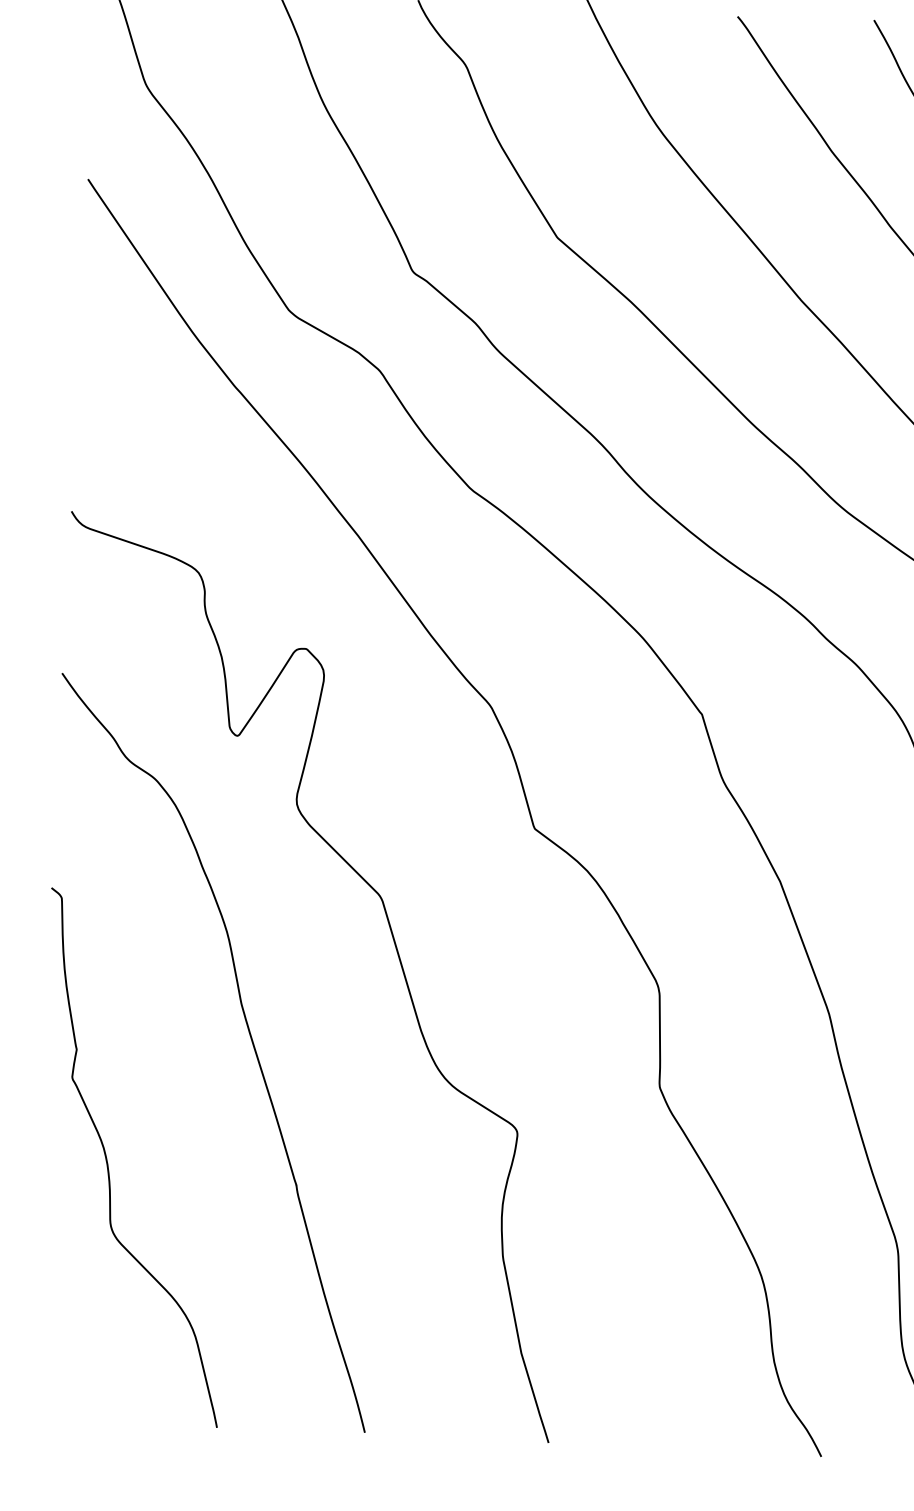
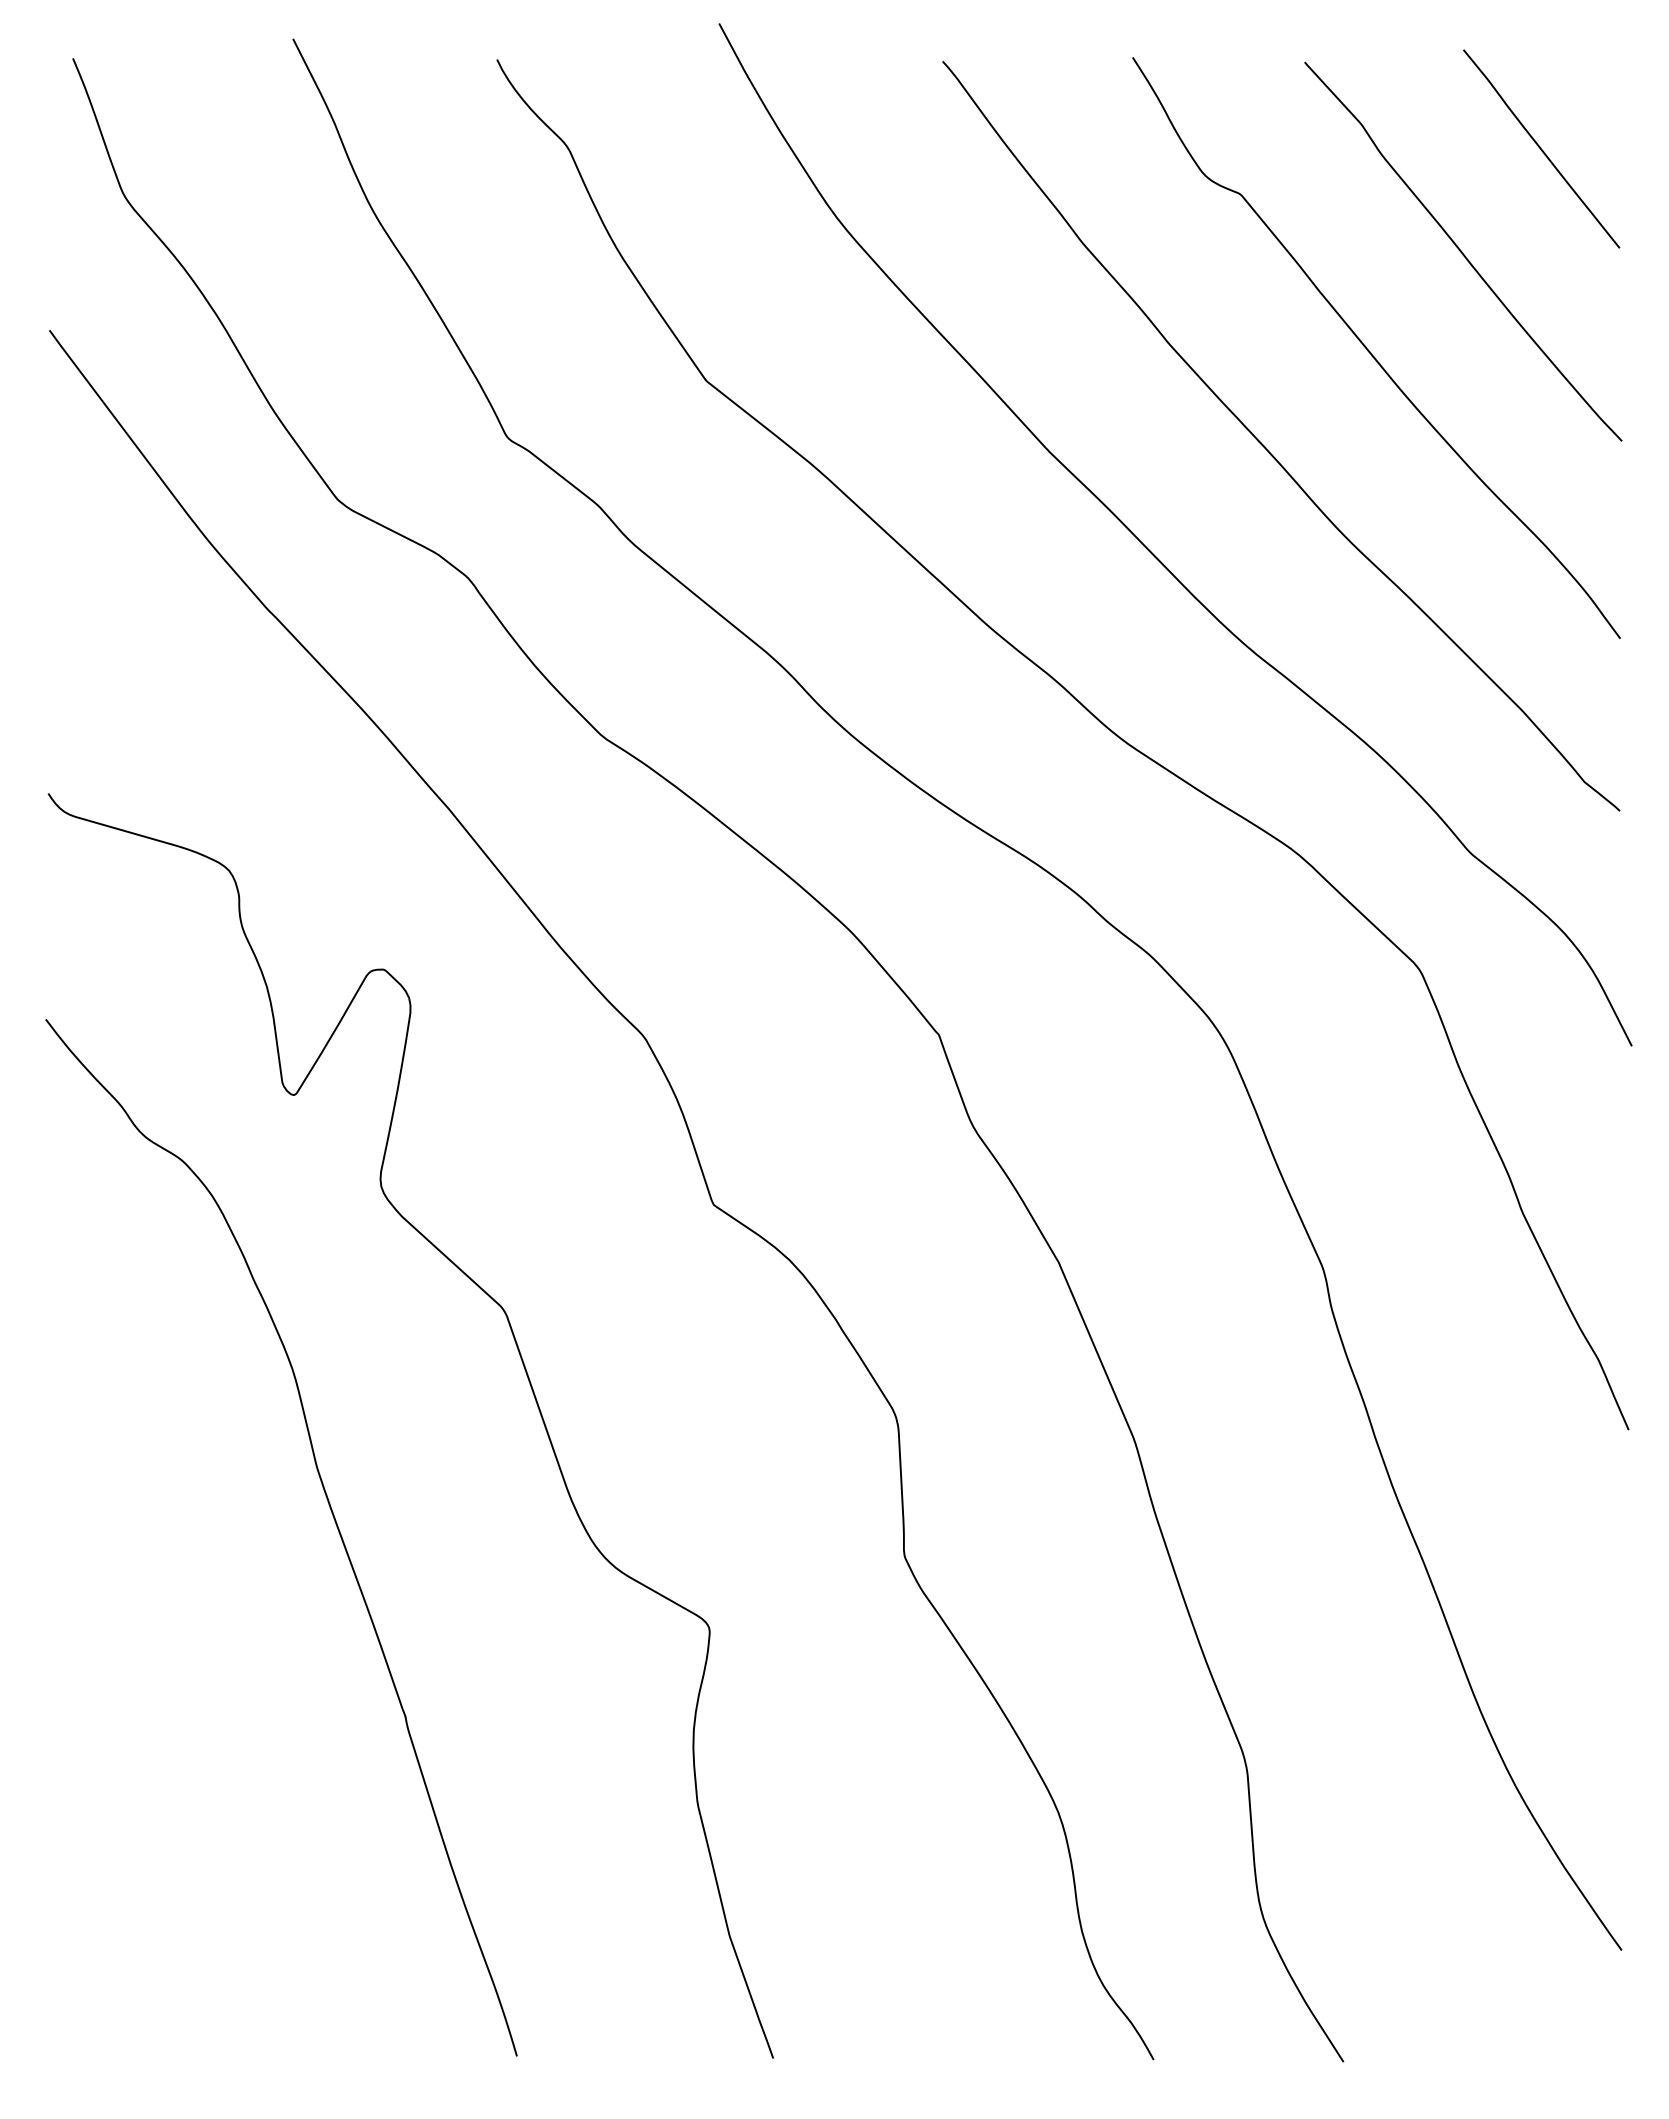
curve: (107, 1161) -> (141, 1696), removed

